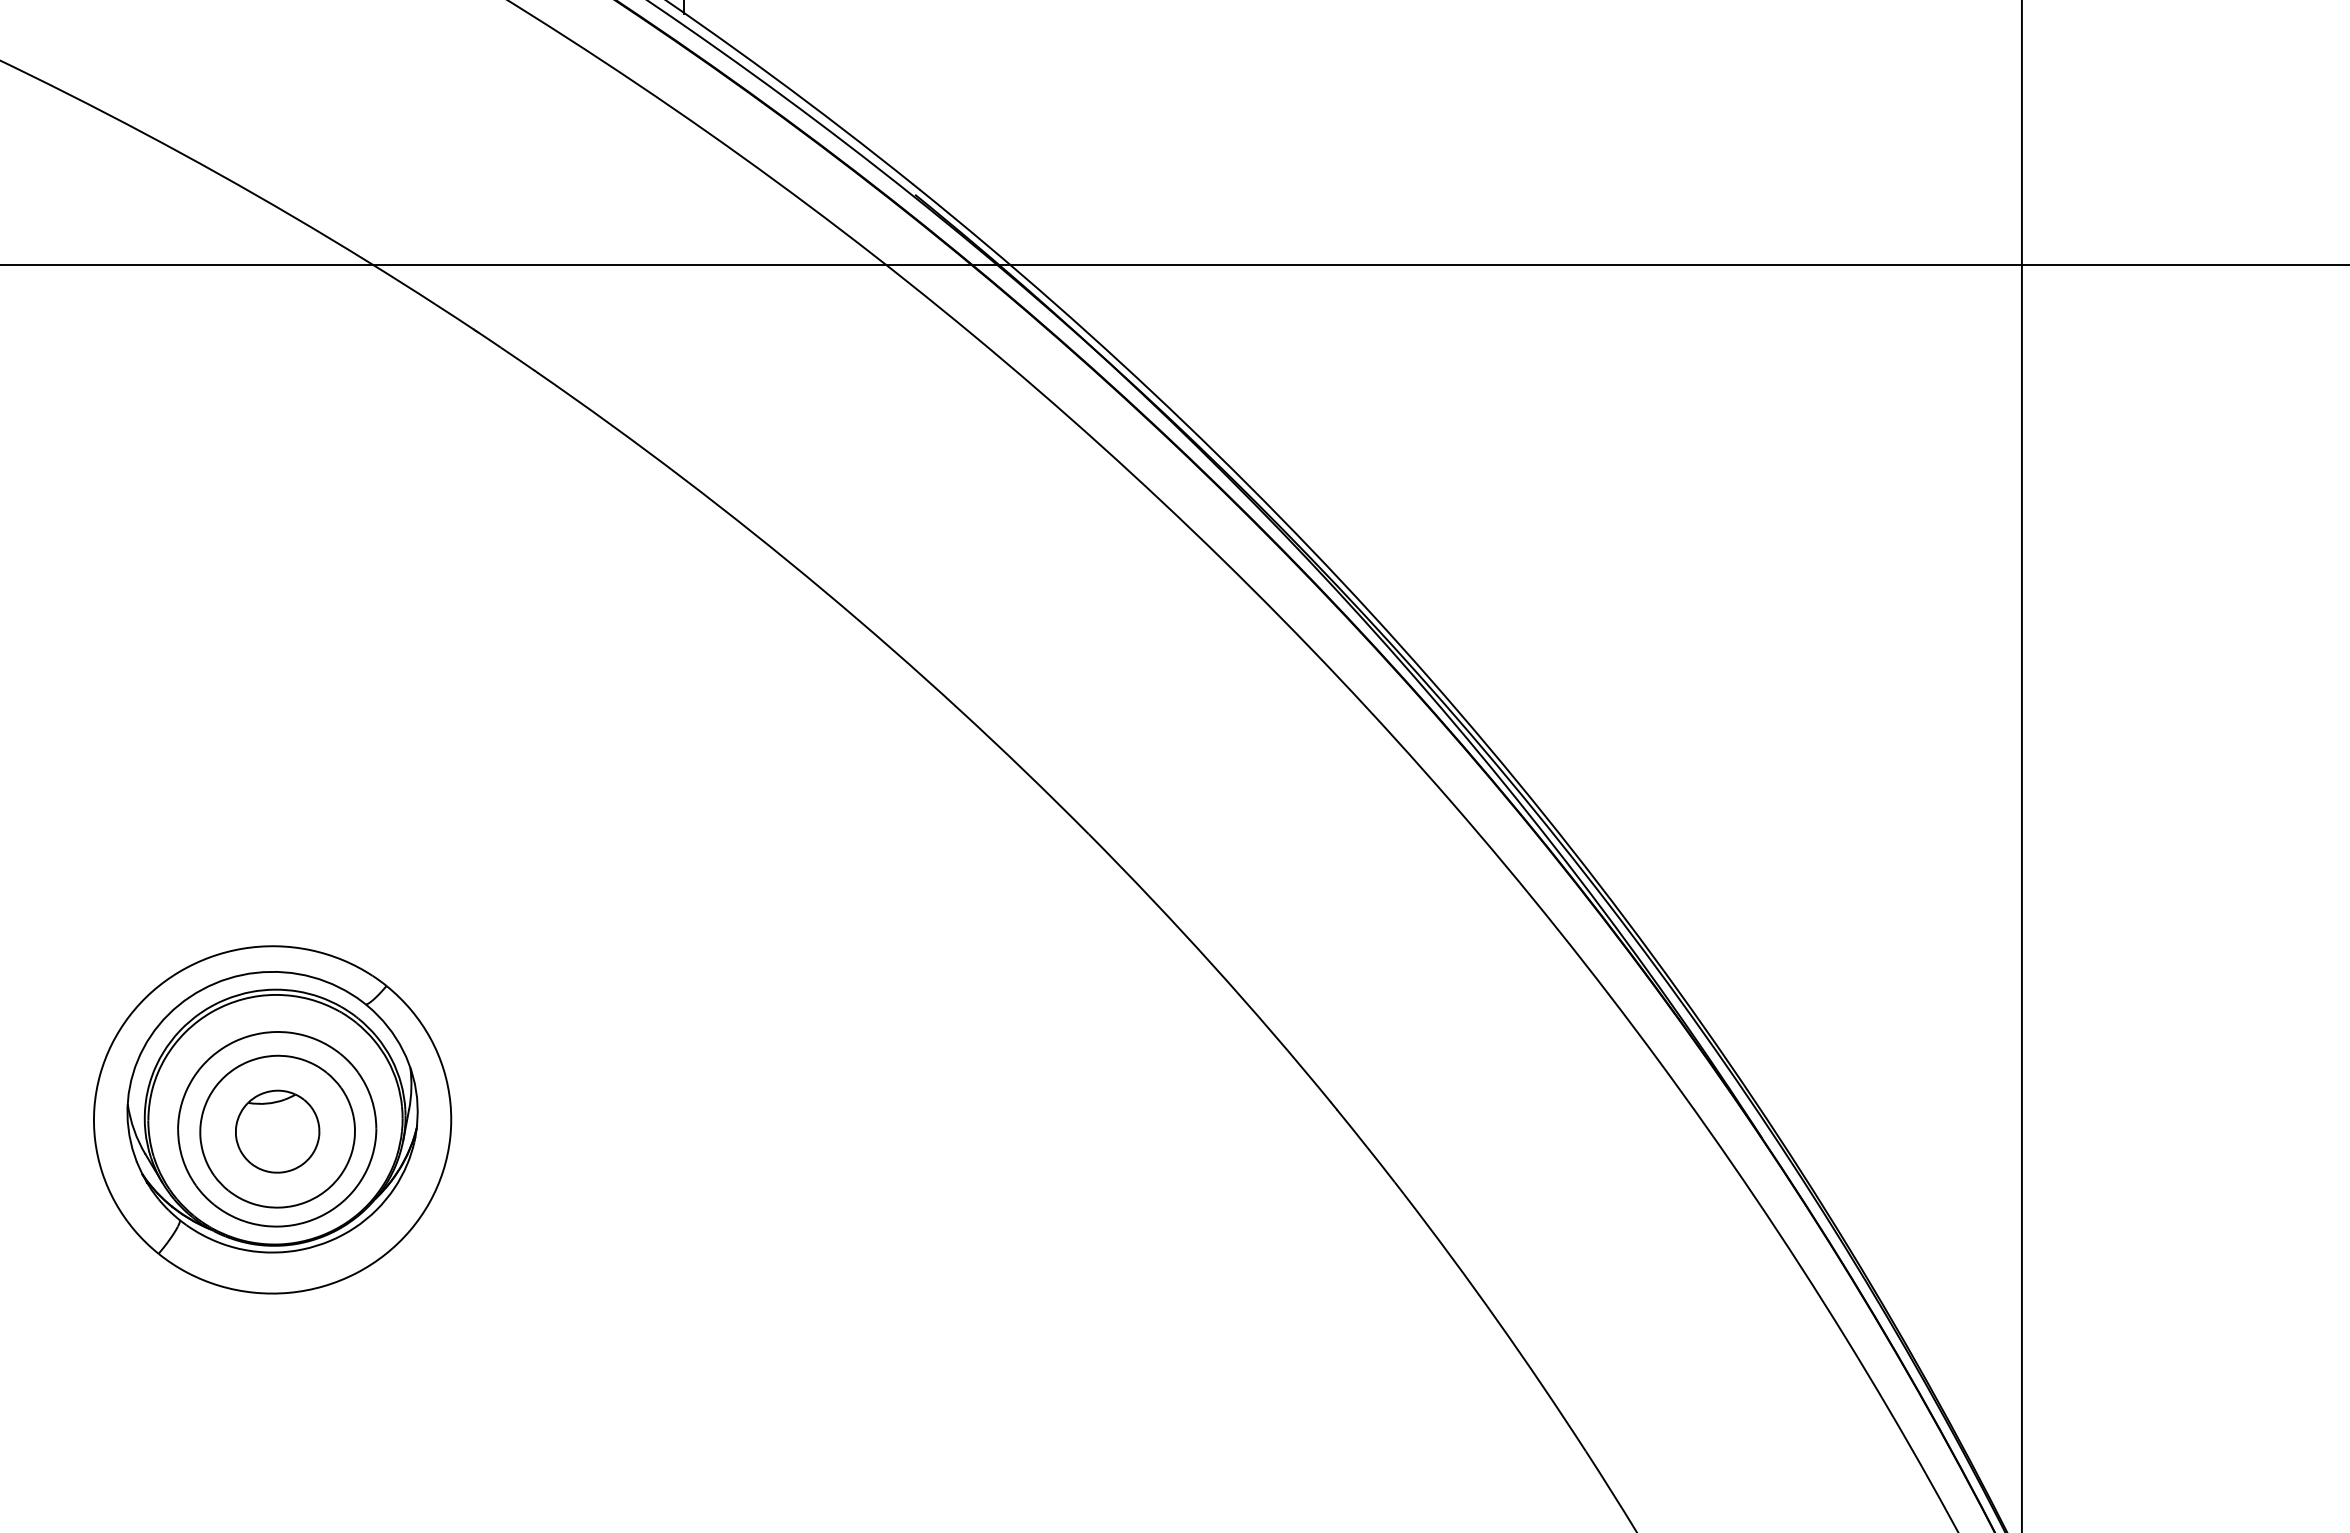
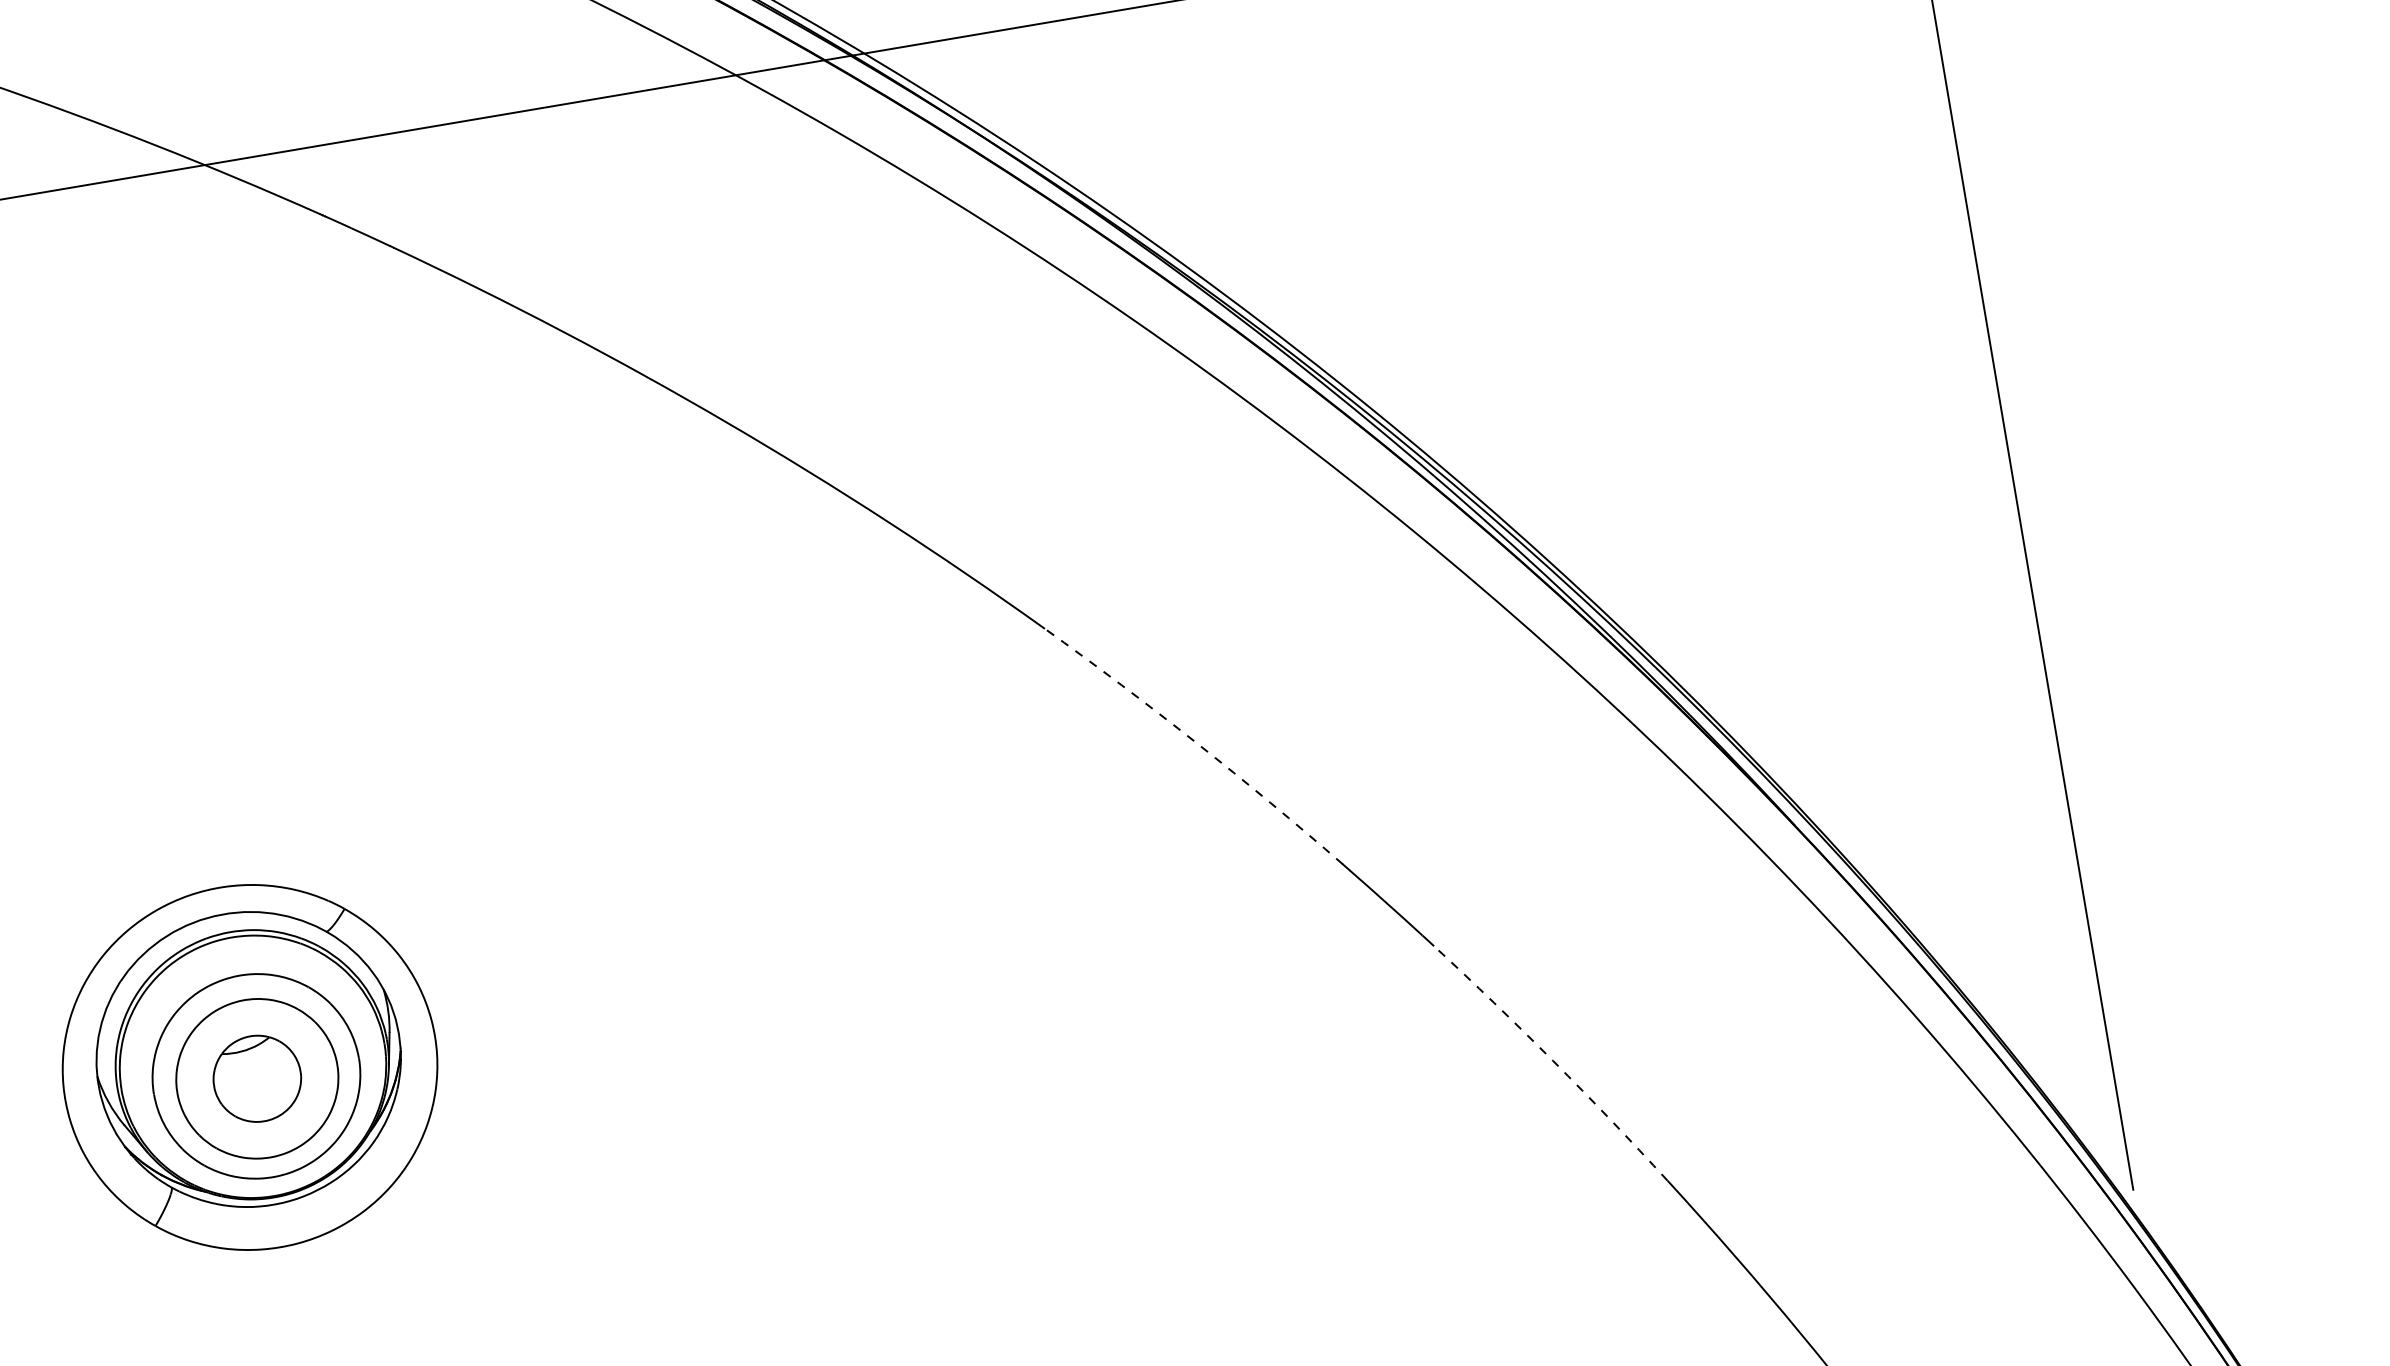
arc: (1213, 965) -> (1196, 742), solid -> dashed
arc: (1497, 1320) -> (1553, 1060), solid -> dashed

